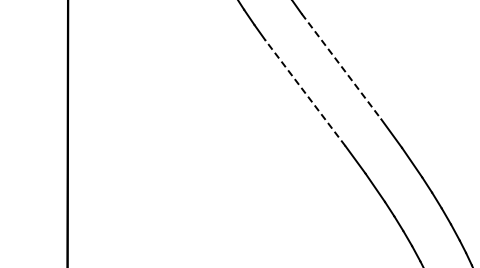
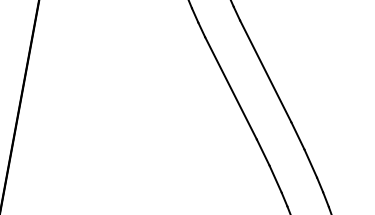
line: (341, 67) -> (265, 72), dashed -> solid
line: (305, 92) -> (231, 87), dashed -> solid

